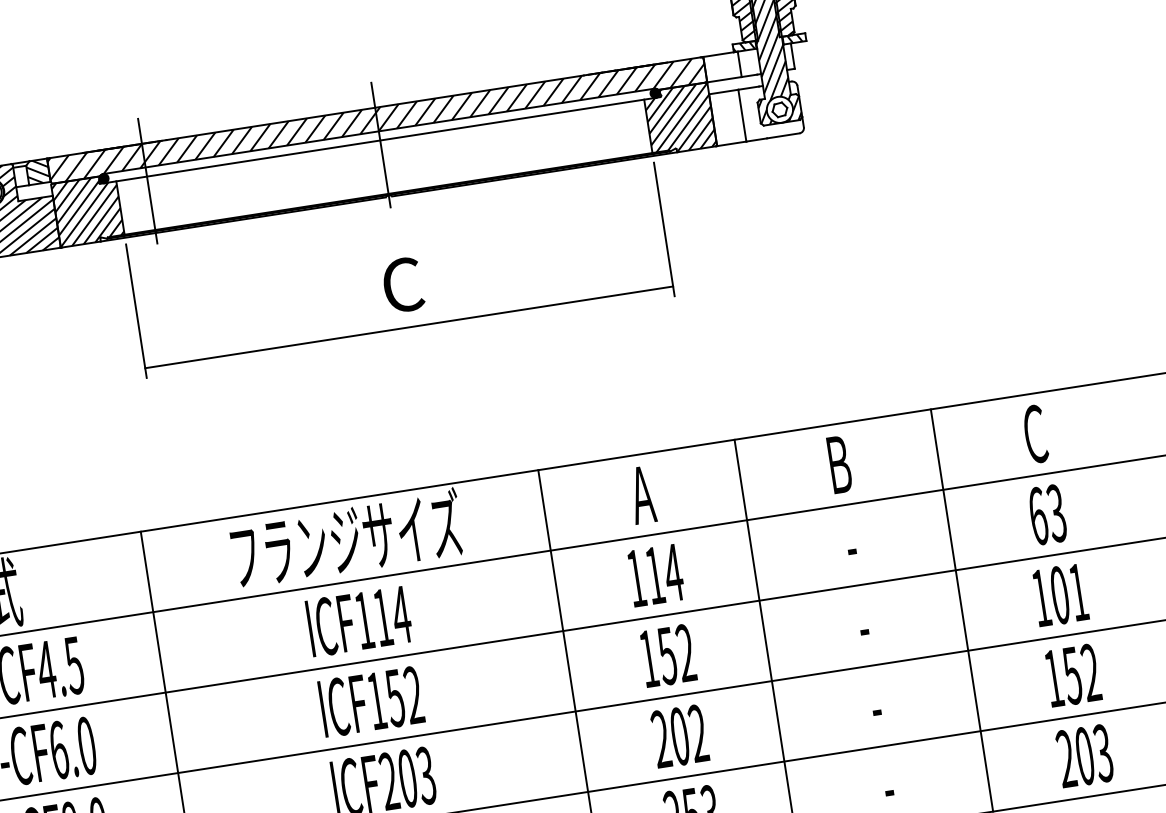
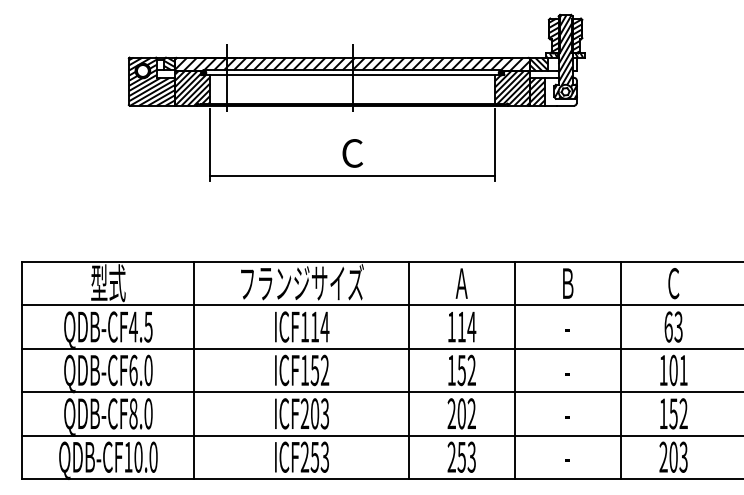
hatch: (721, 67) -> (538, 64), added
hatch: (727, 117) -> (537, 91), added

